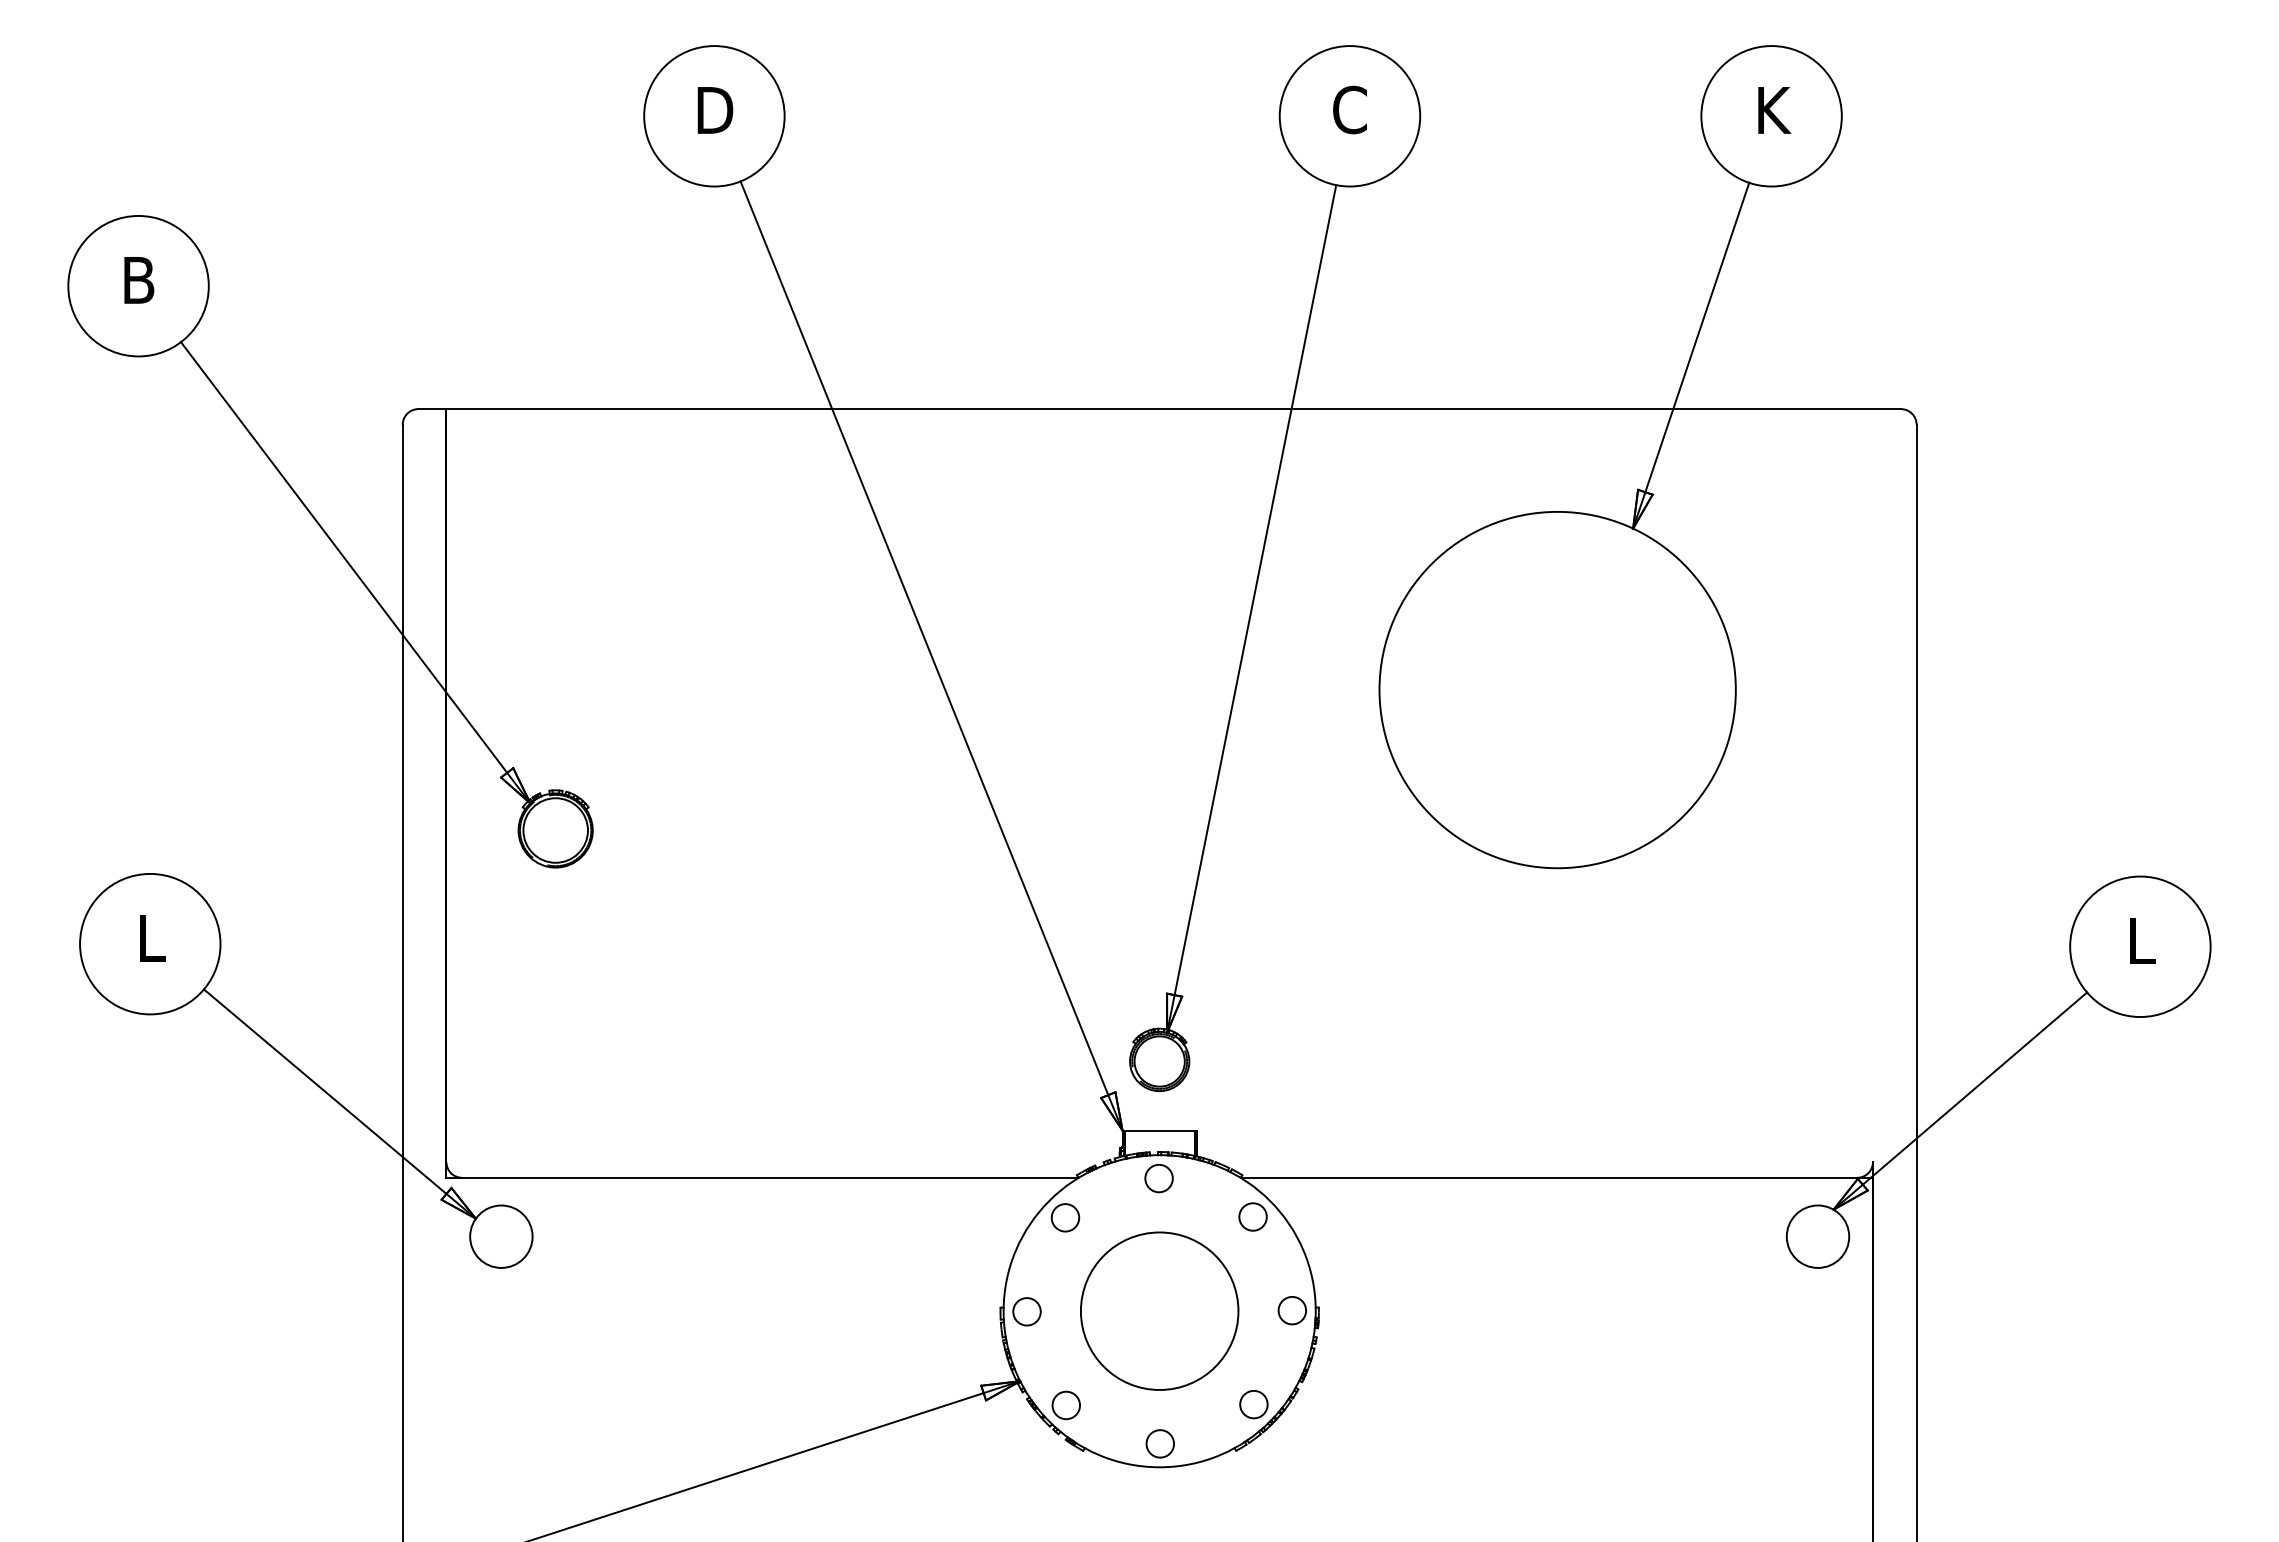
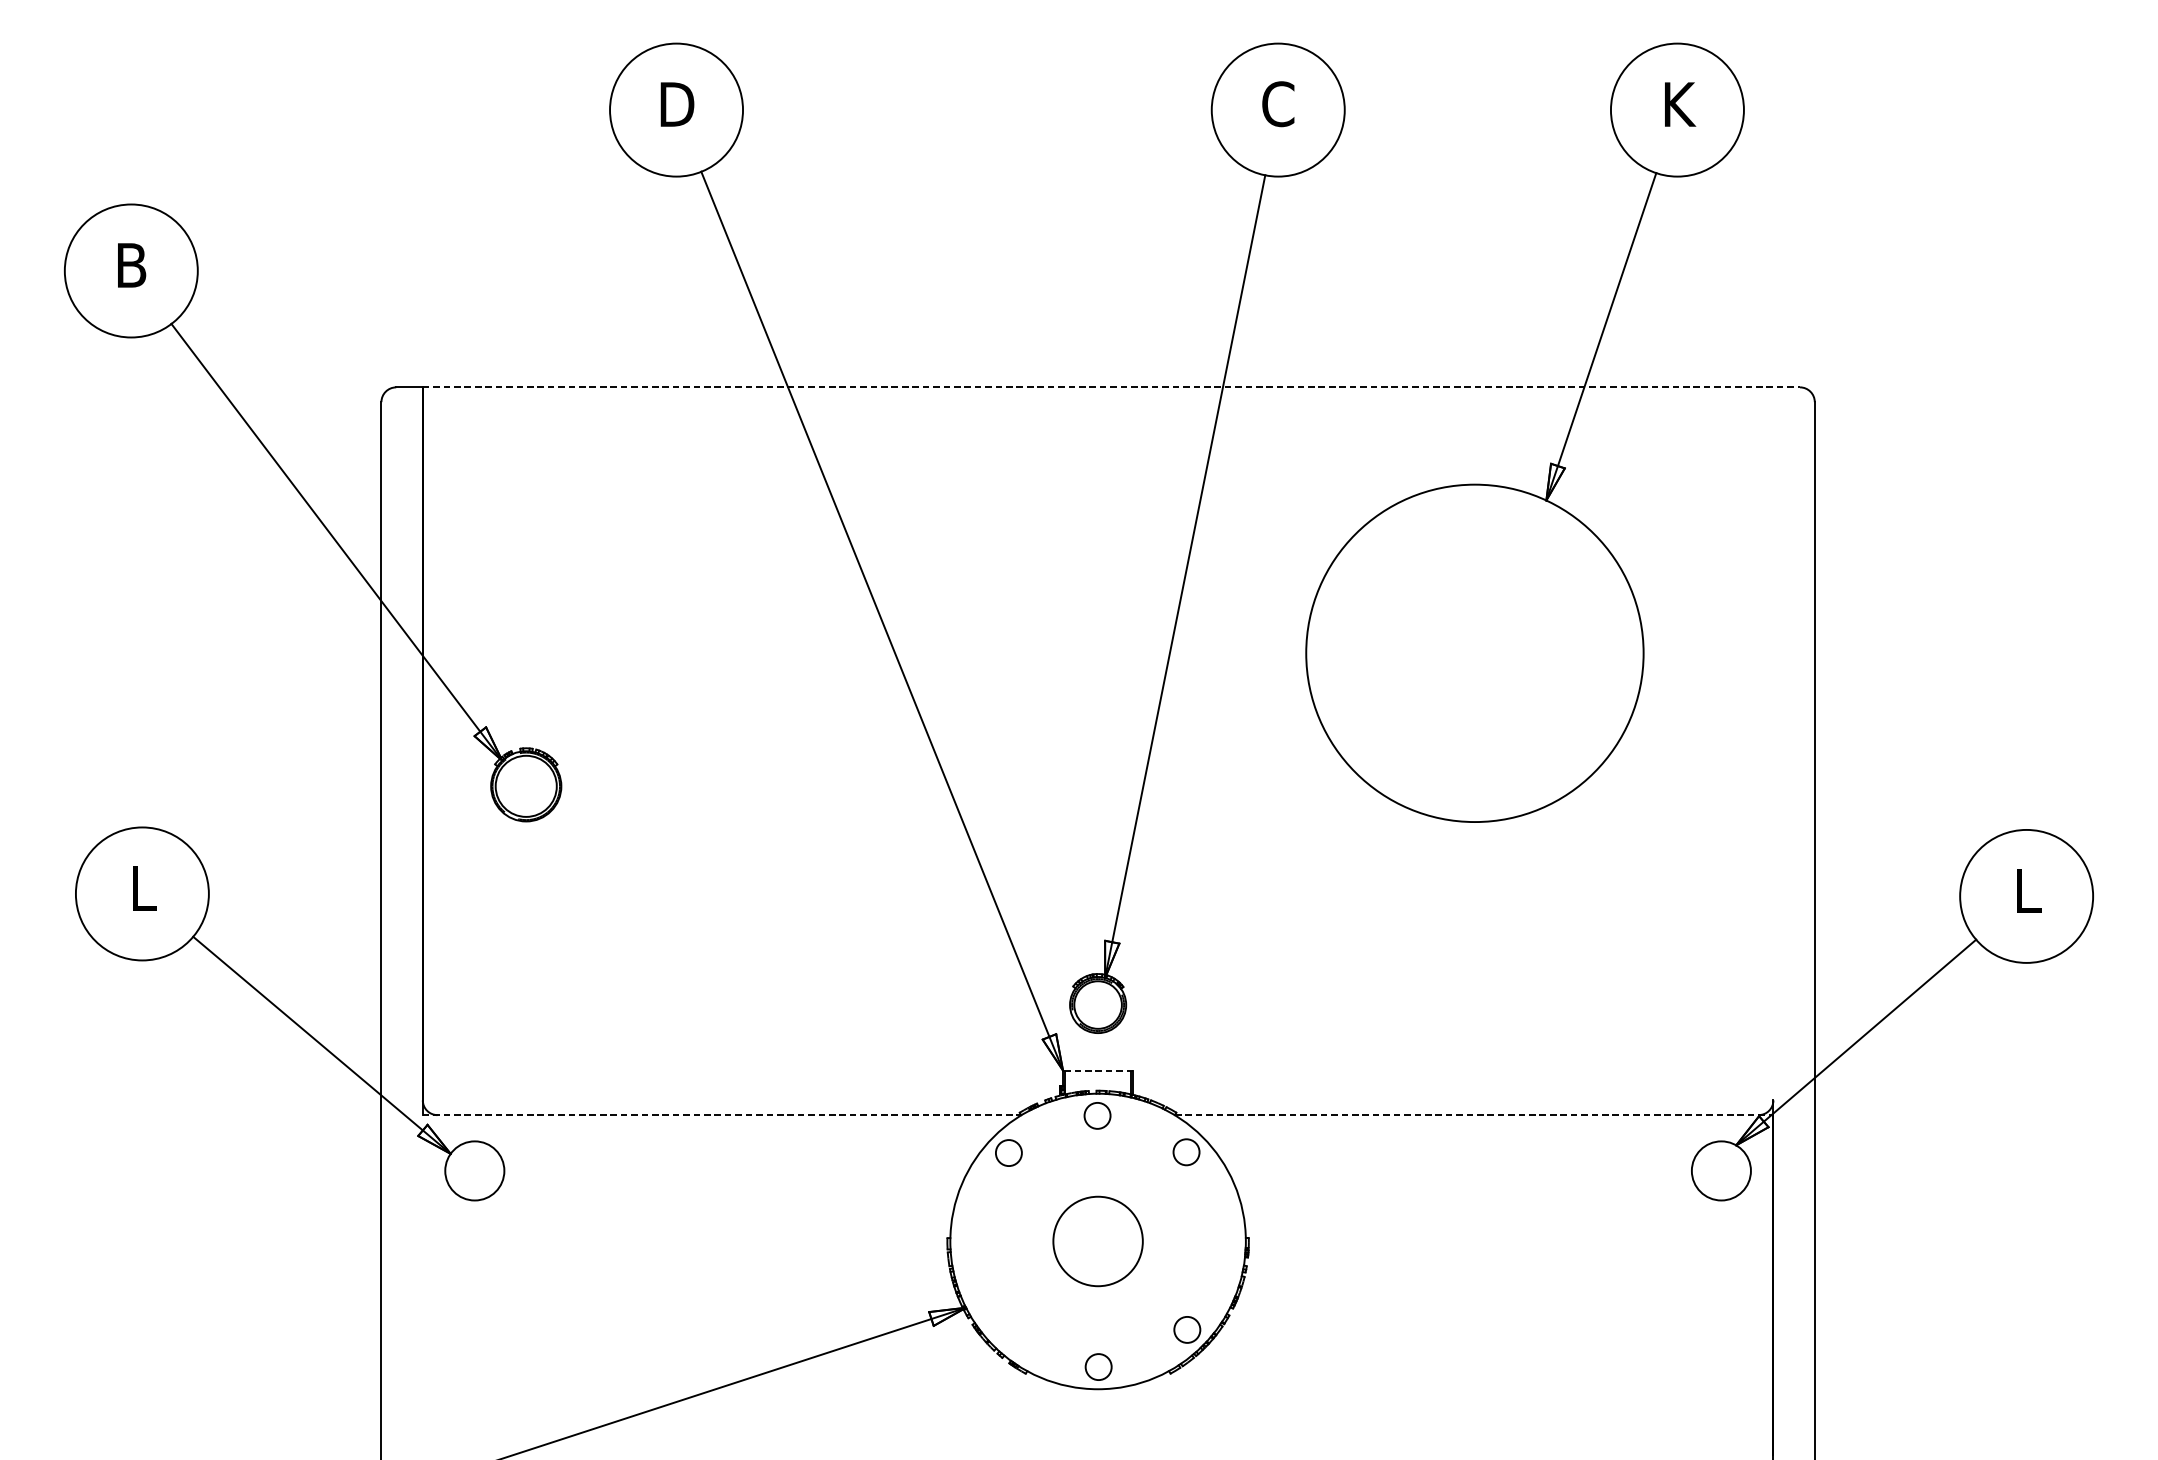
line: (1174, 409) -> (1112, 387), solid -> dashed
line: (1159, 1130) -> (1097, 1070), solid -> dashed
line: (762, 1177) -> (722, 1114), solid -> dashed
line: (1557, 1177) -> (1474, 1114), solid -> dashed
circle: (1159, 1310) -> (1097, 1240), size x0.6
circle: (1291, 1310) -> (1222, 1240), removed
circle: (1026, 1311) -> (972, 1241), removed
circle: (1065, 1405) -> (1008, 1330), removed

